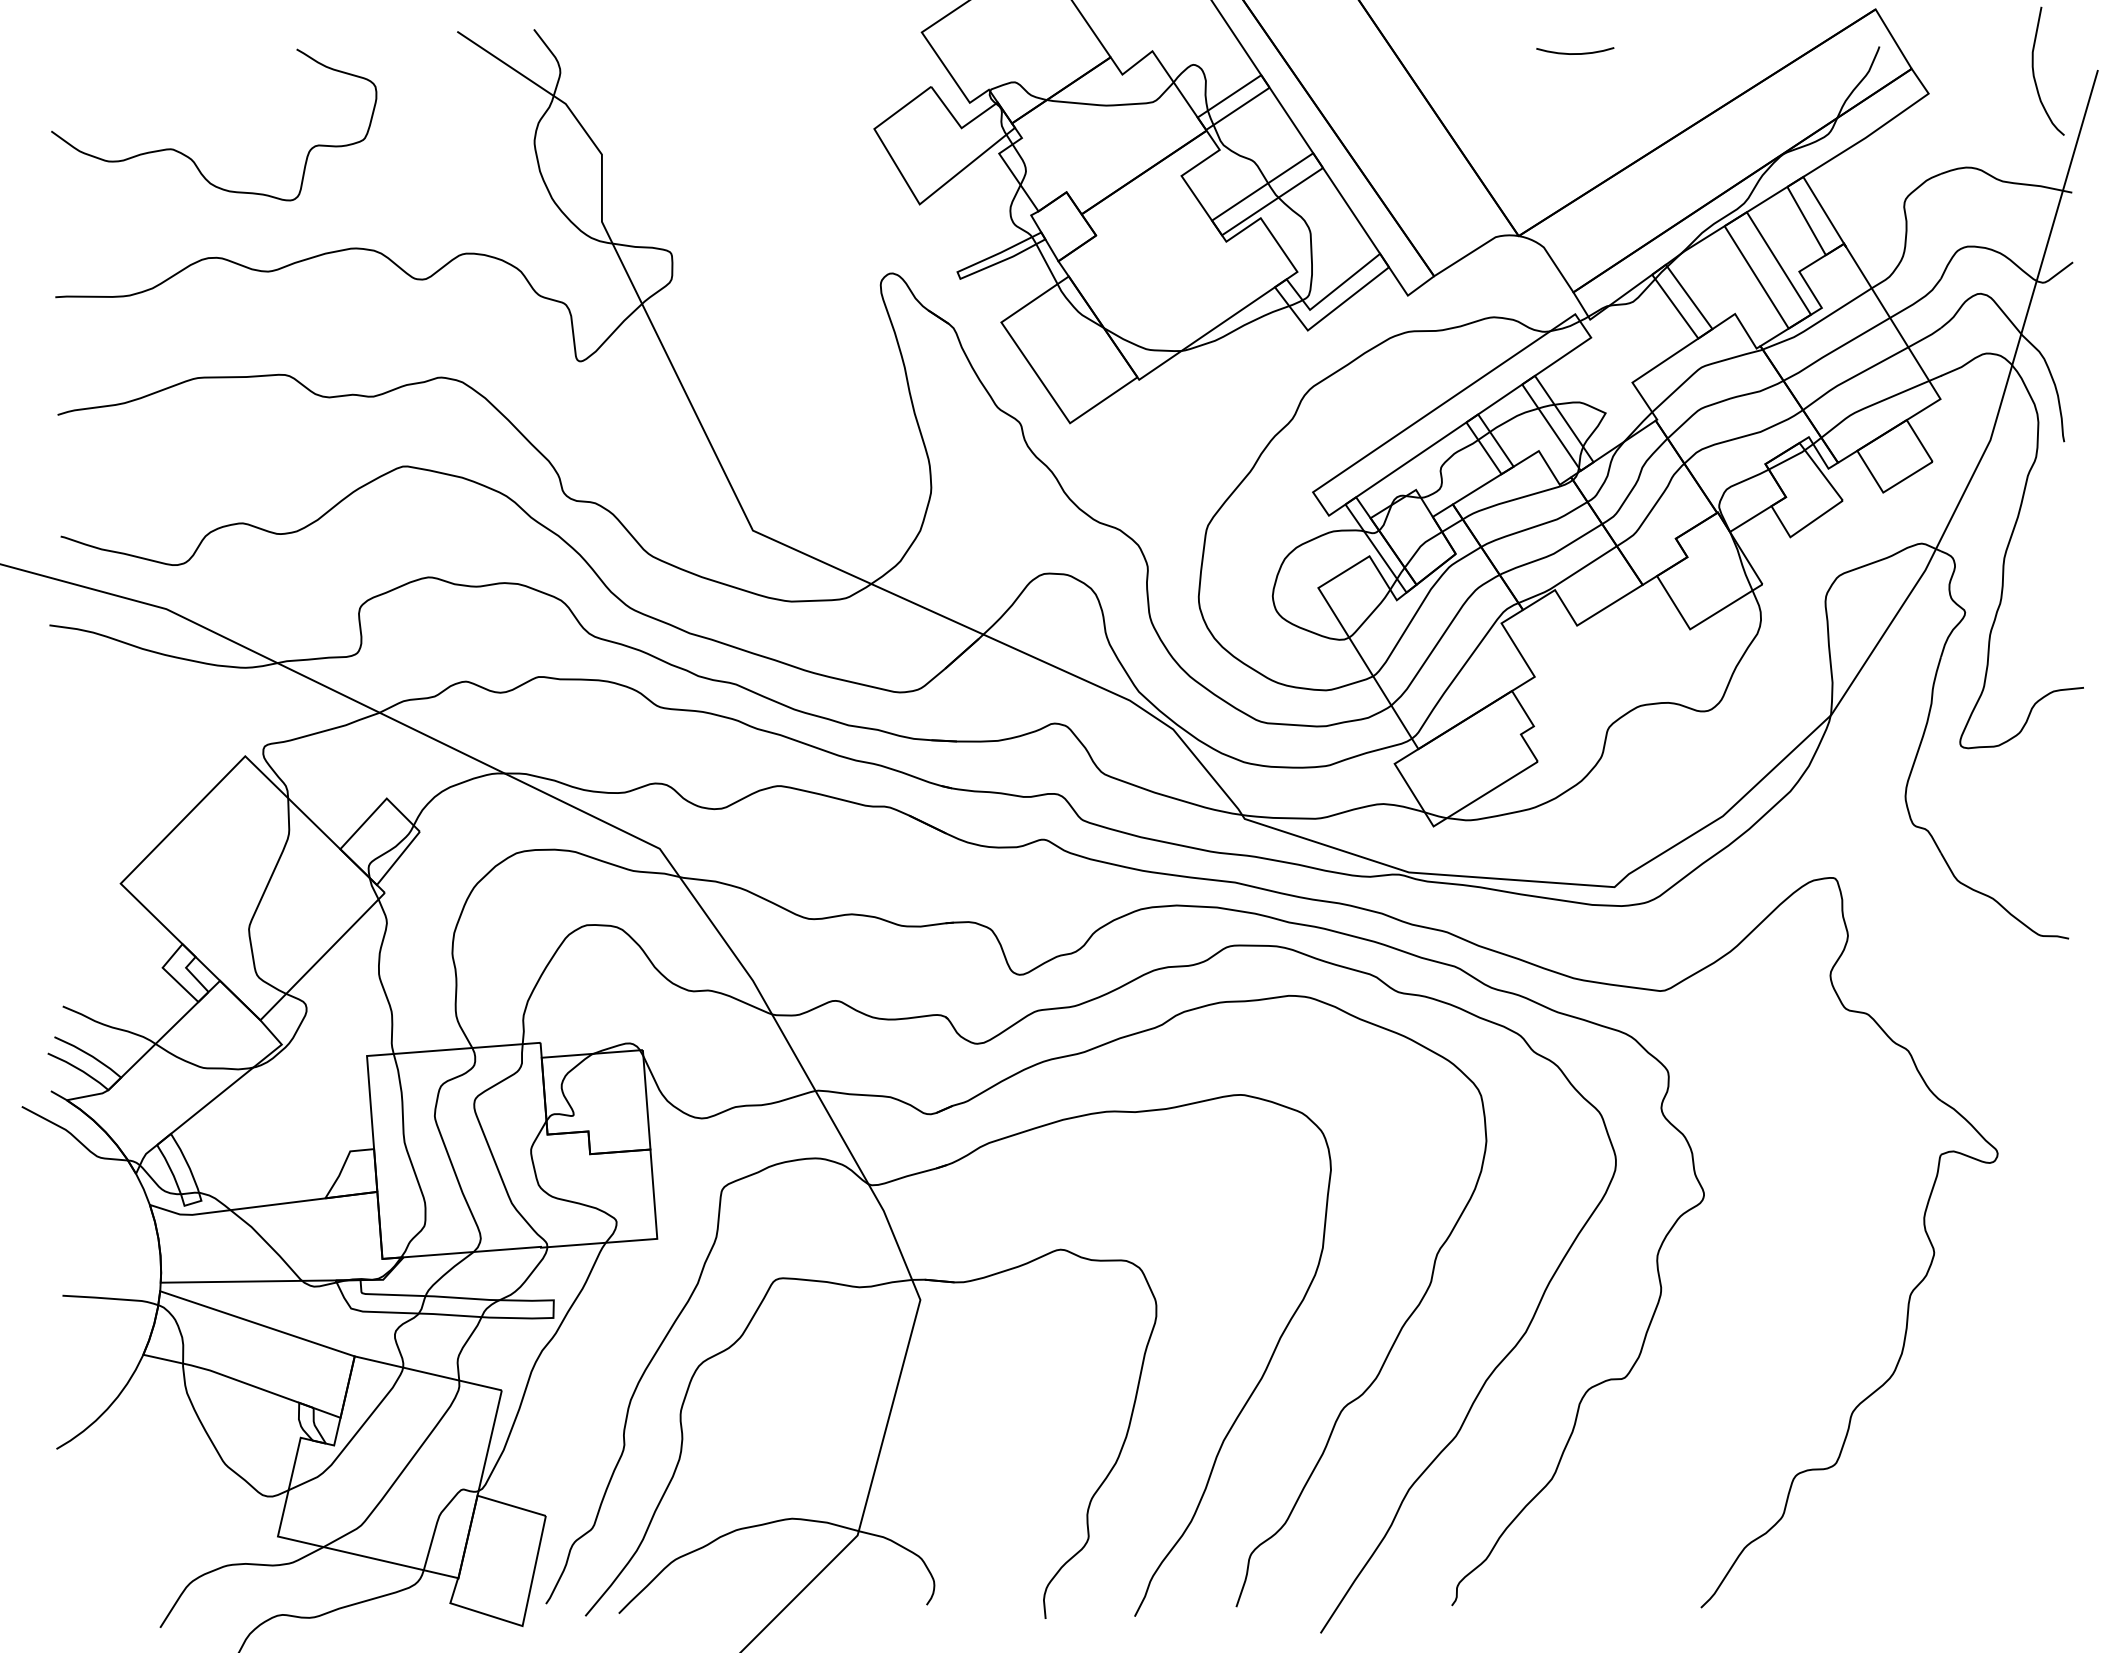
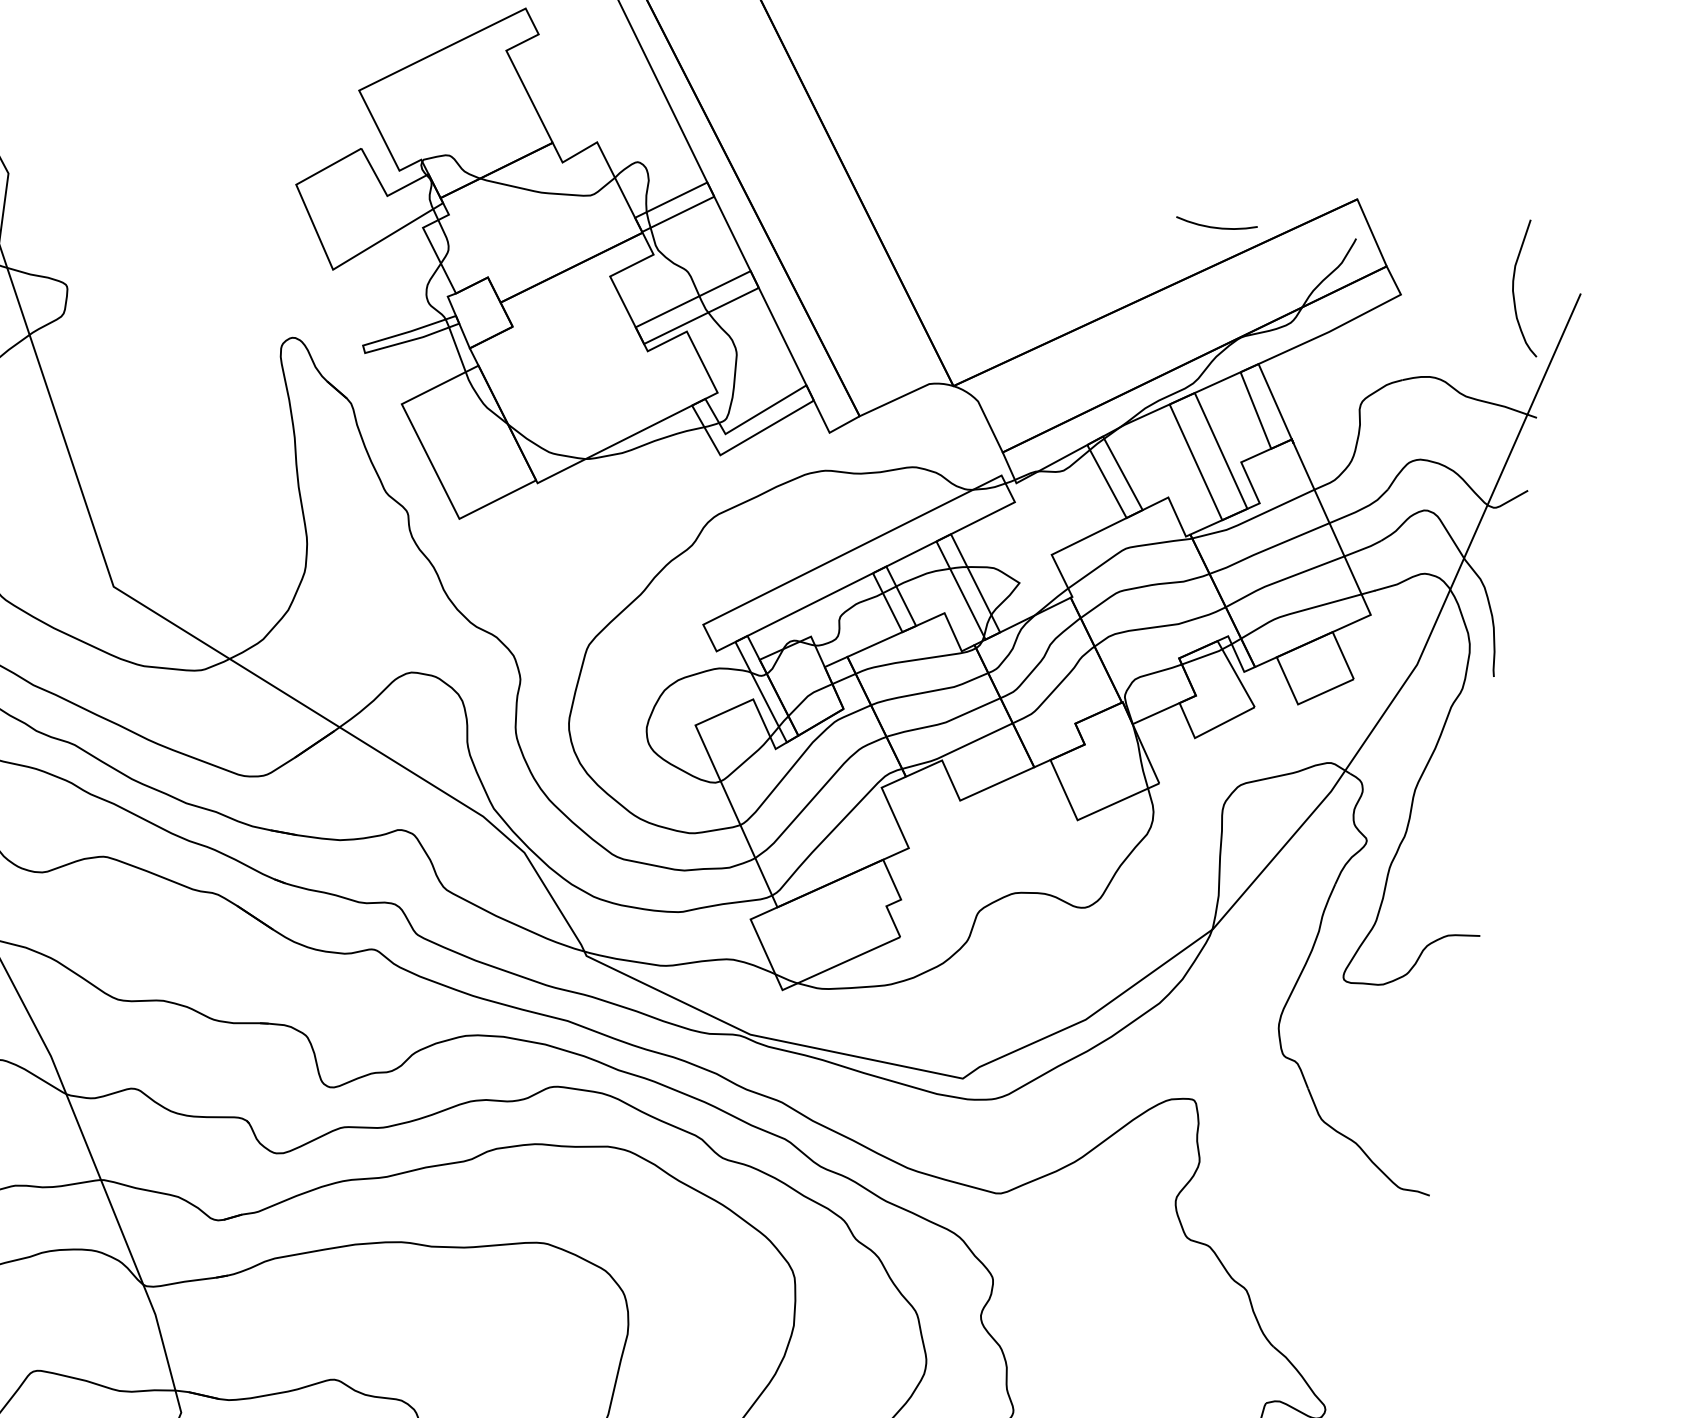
curve: (1575, 53) -> (1216, 227), moved

